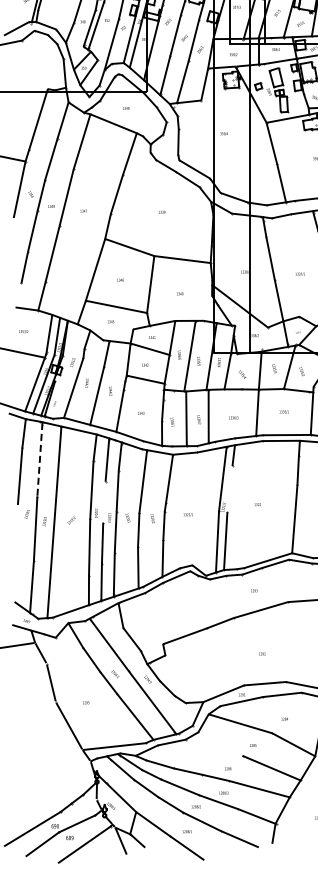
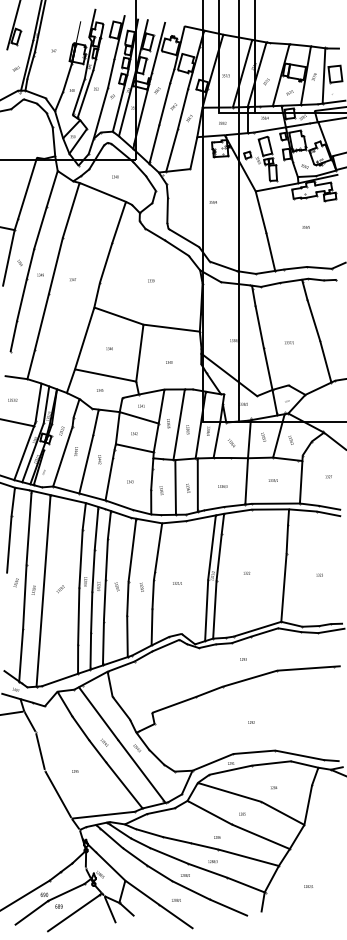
line: (40, 458) -> (29, 527), dashed -> solid
line: (229, 488) -> (218, 557), added
line: (104, 501) -> (93, 570), added
line: (220, 743) -> (209, 812), added

